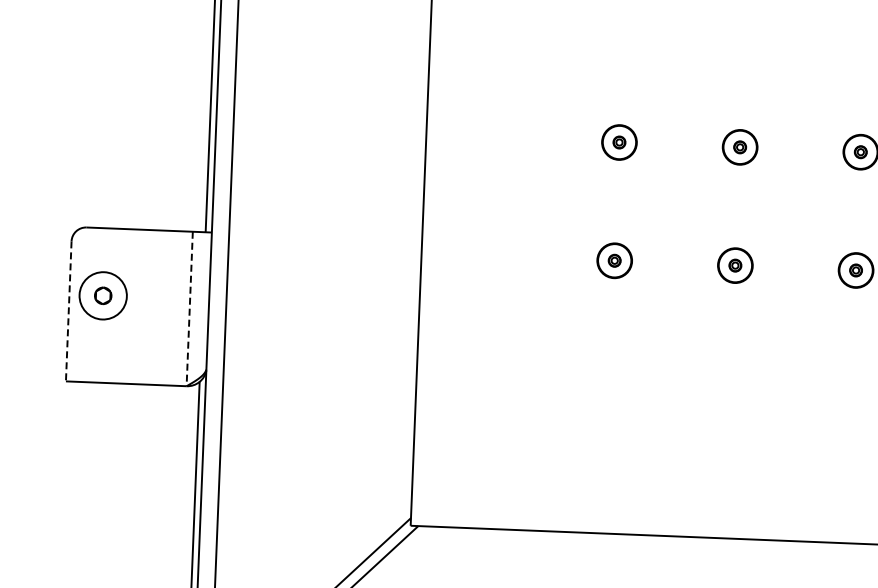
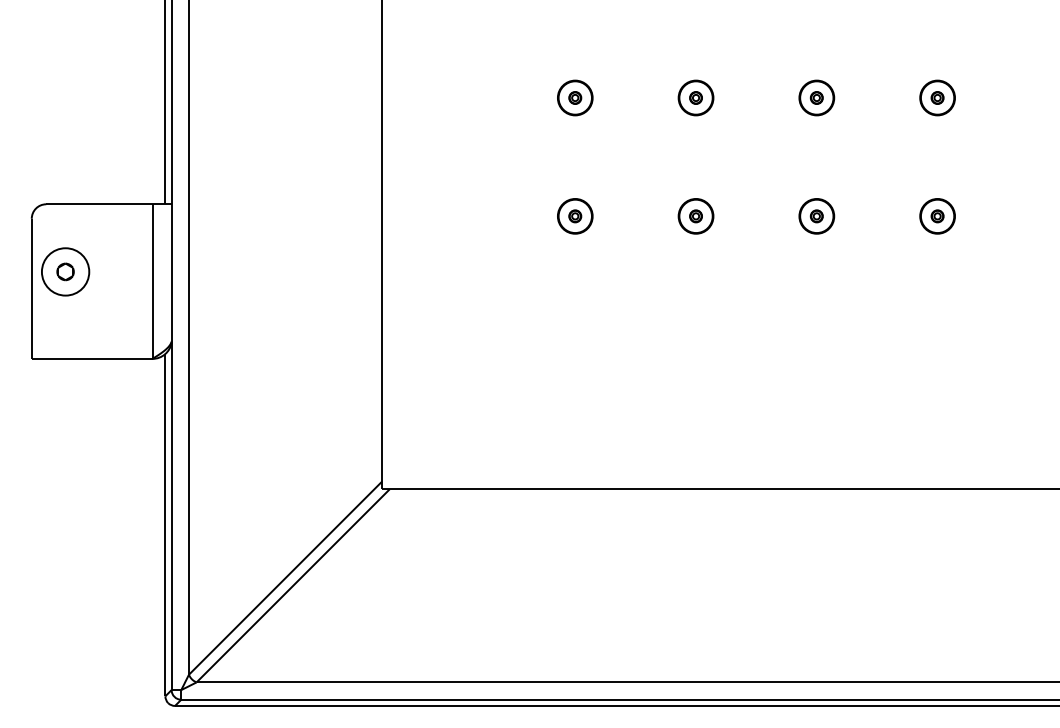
line: (189, 309) -> (152, 282), dashed -> solid
line: (68, 312) -> (31, 289), dashed -> solid

